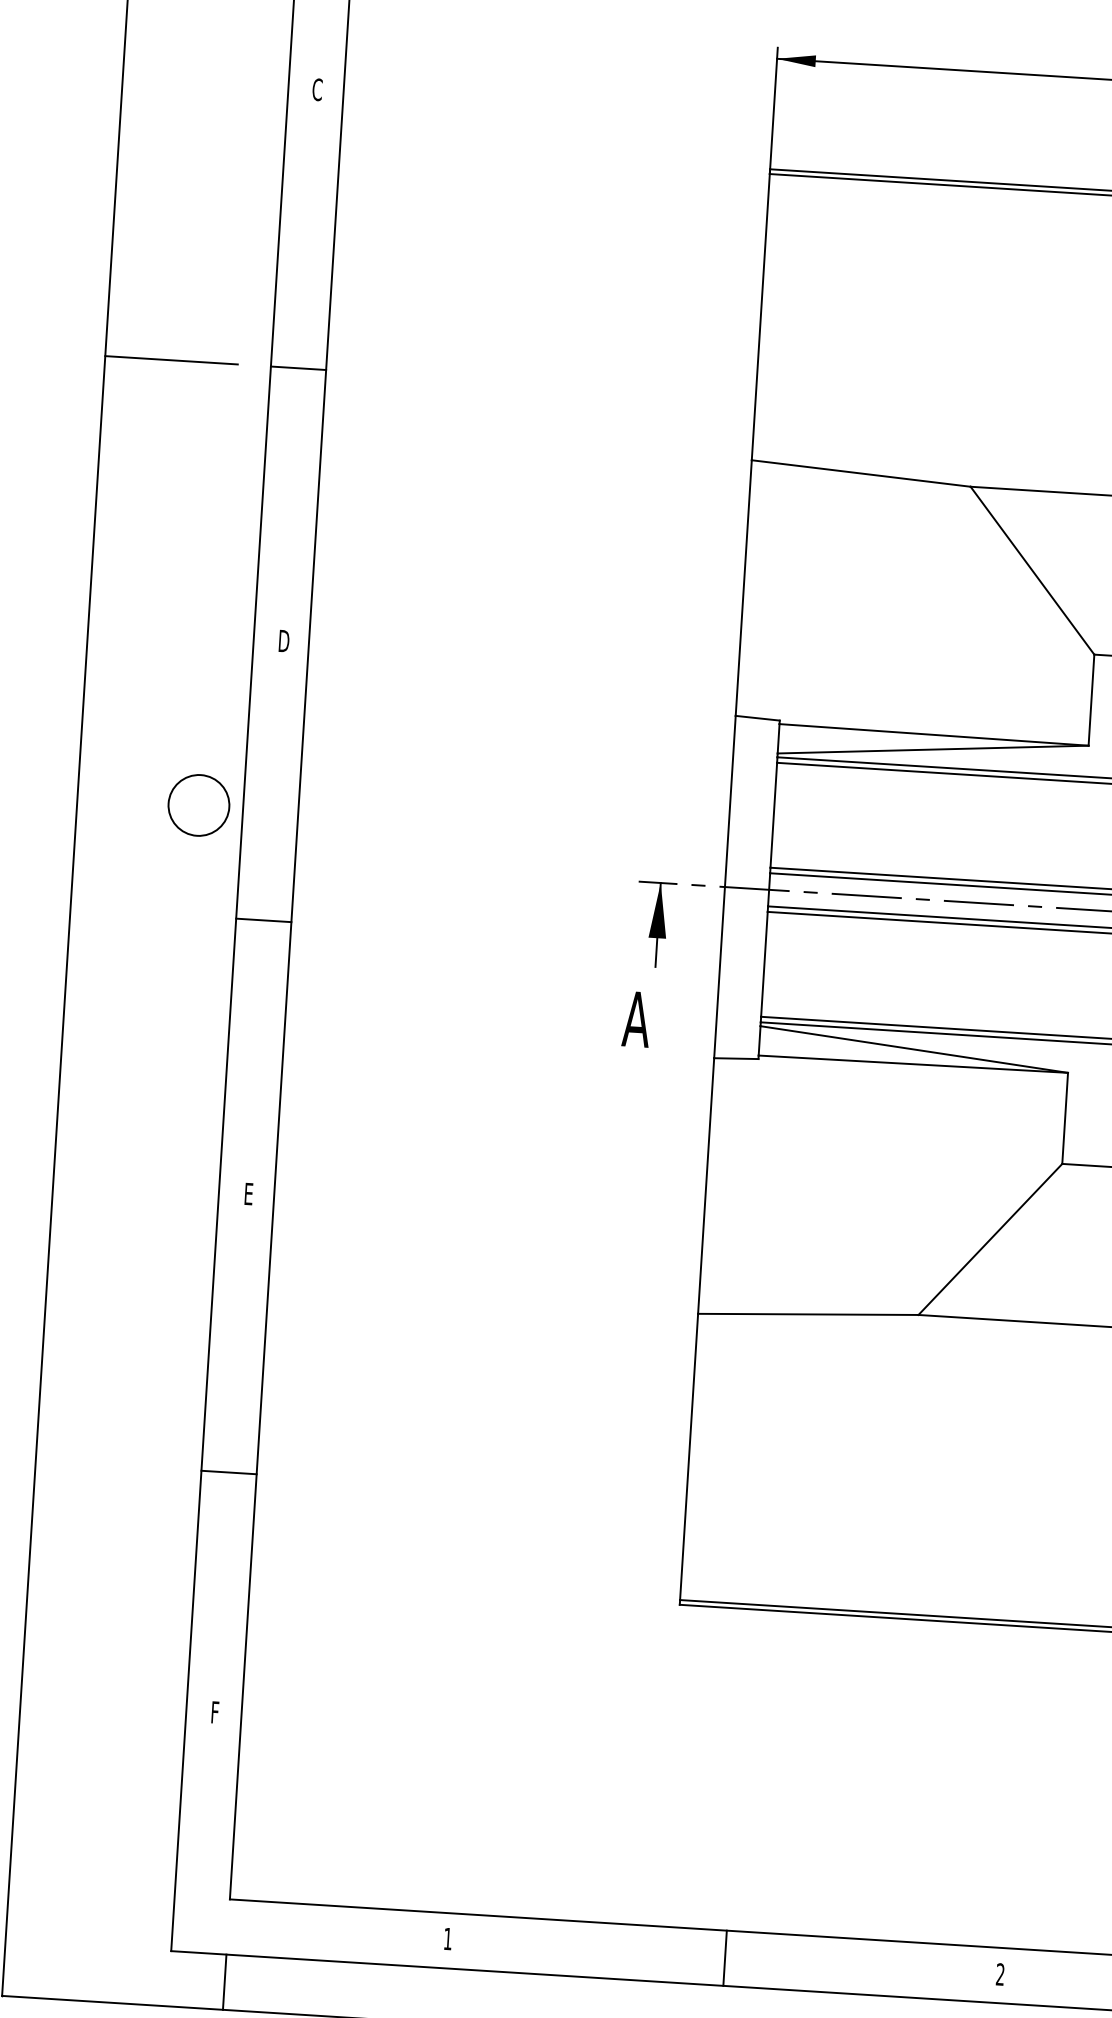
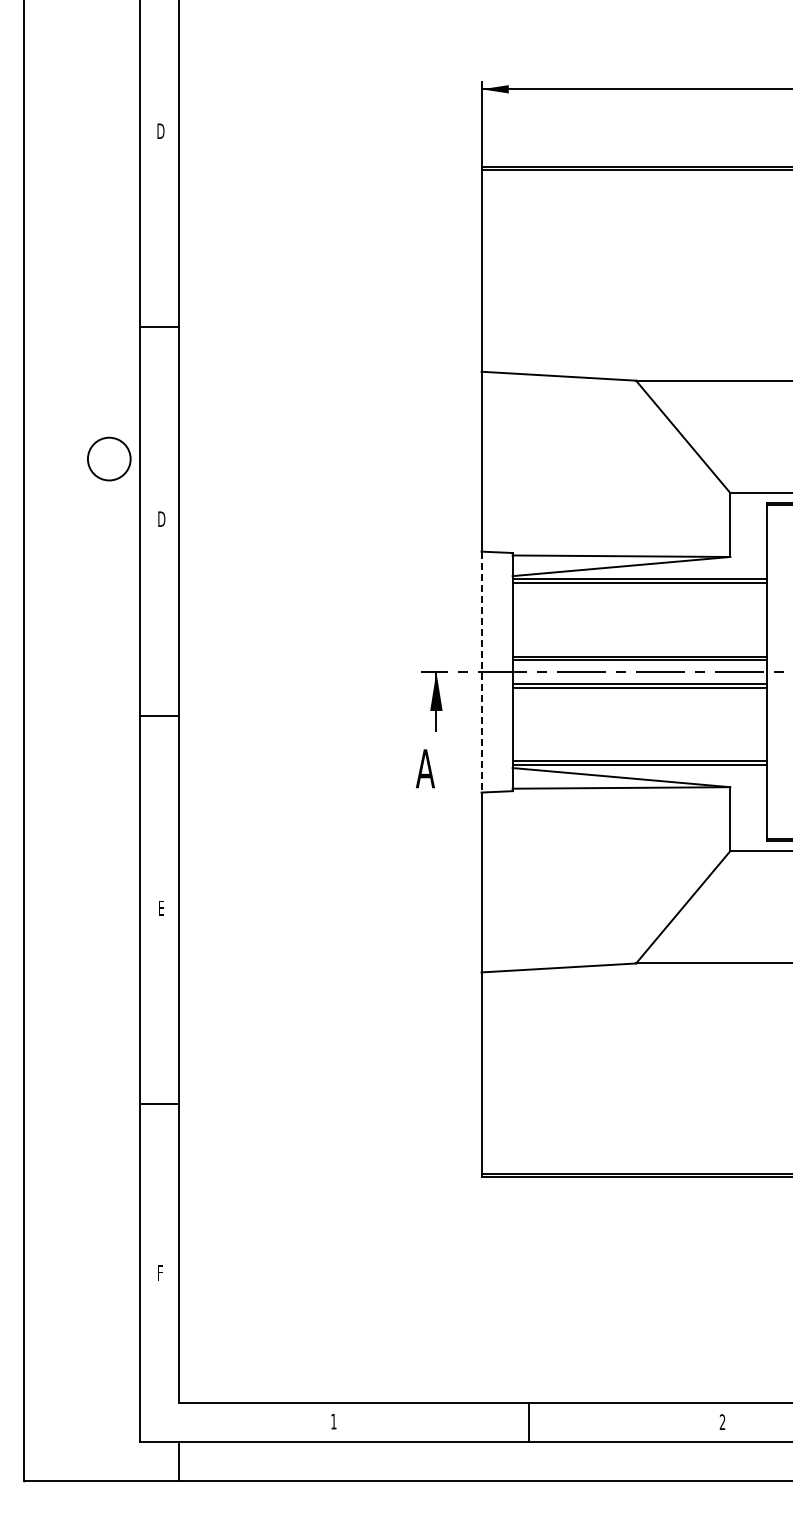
text: (317, 90) -> (160, 131), C -> D
line: (171, 360) -> (70, 327), removed
circle: (199, 804) -> (109, 458), moved
line: (724, 887) -> (481, 672), solid -> dashed

